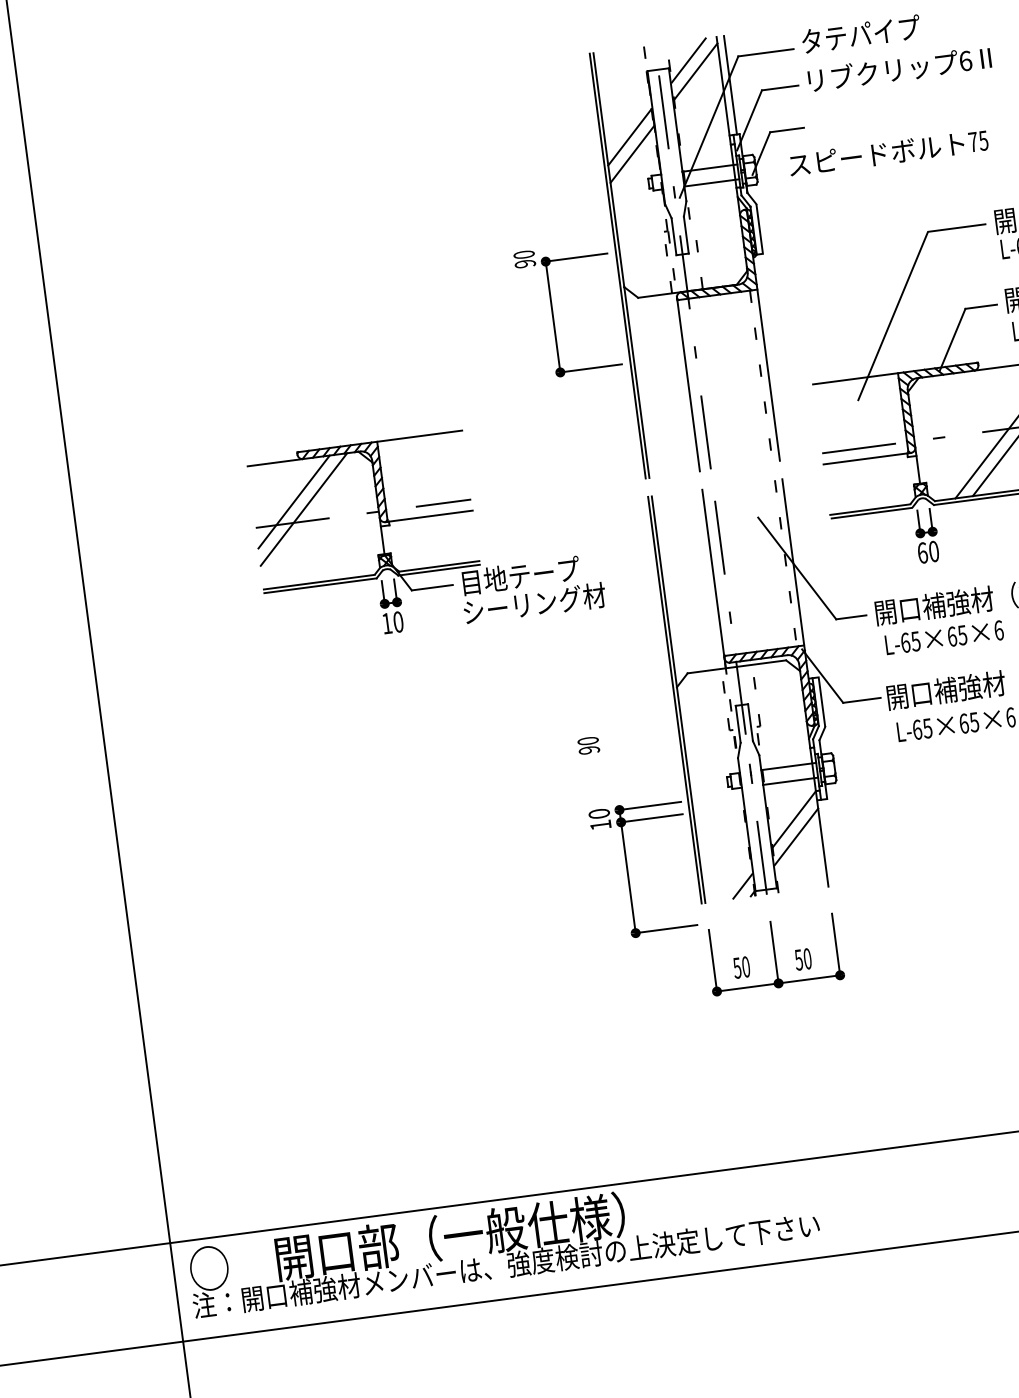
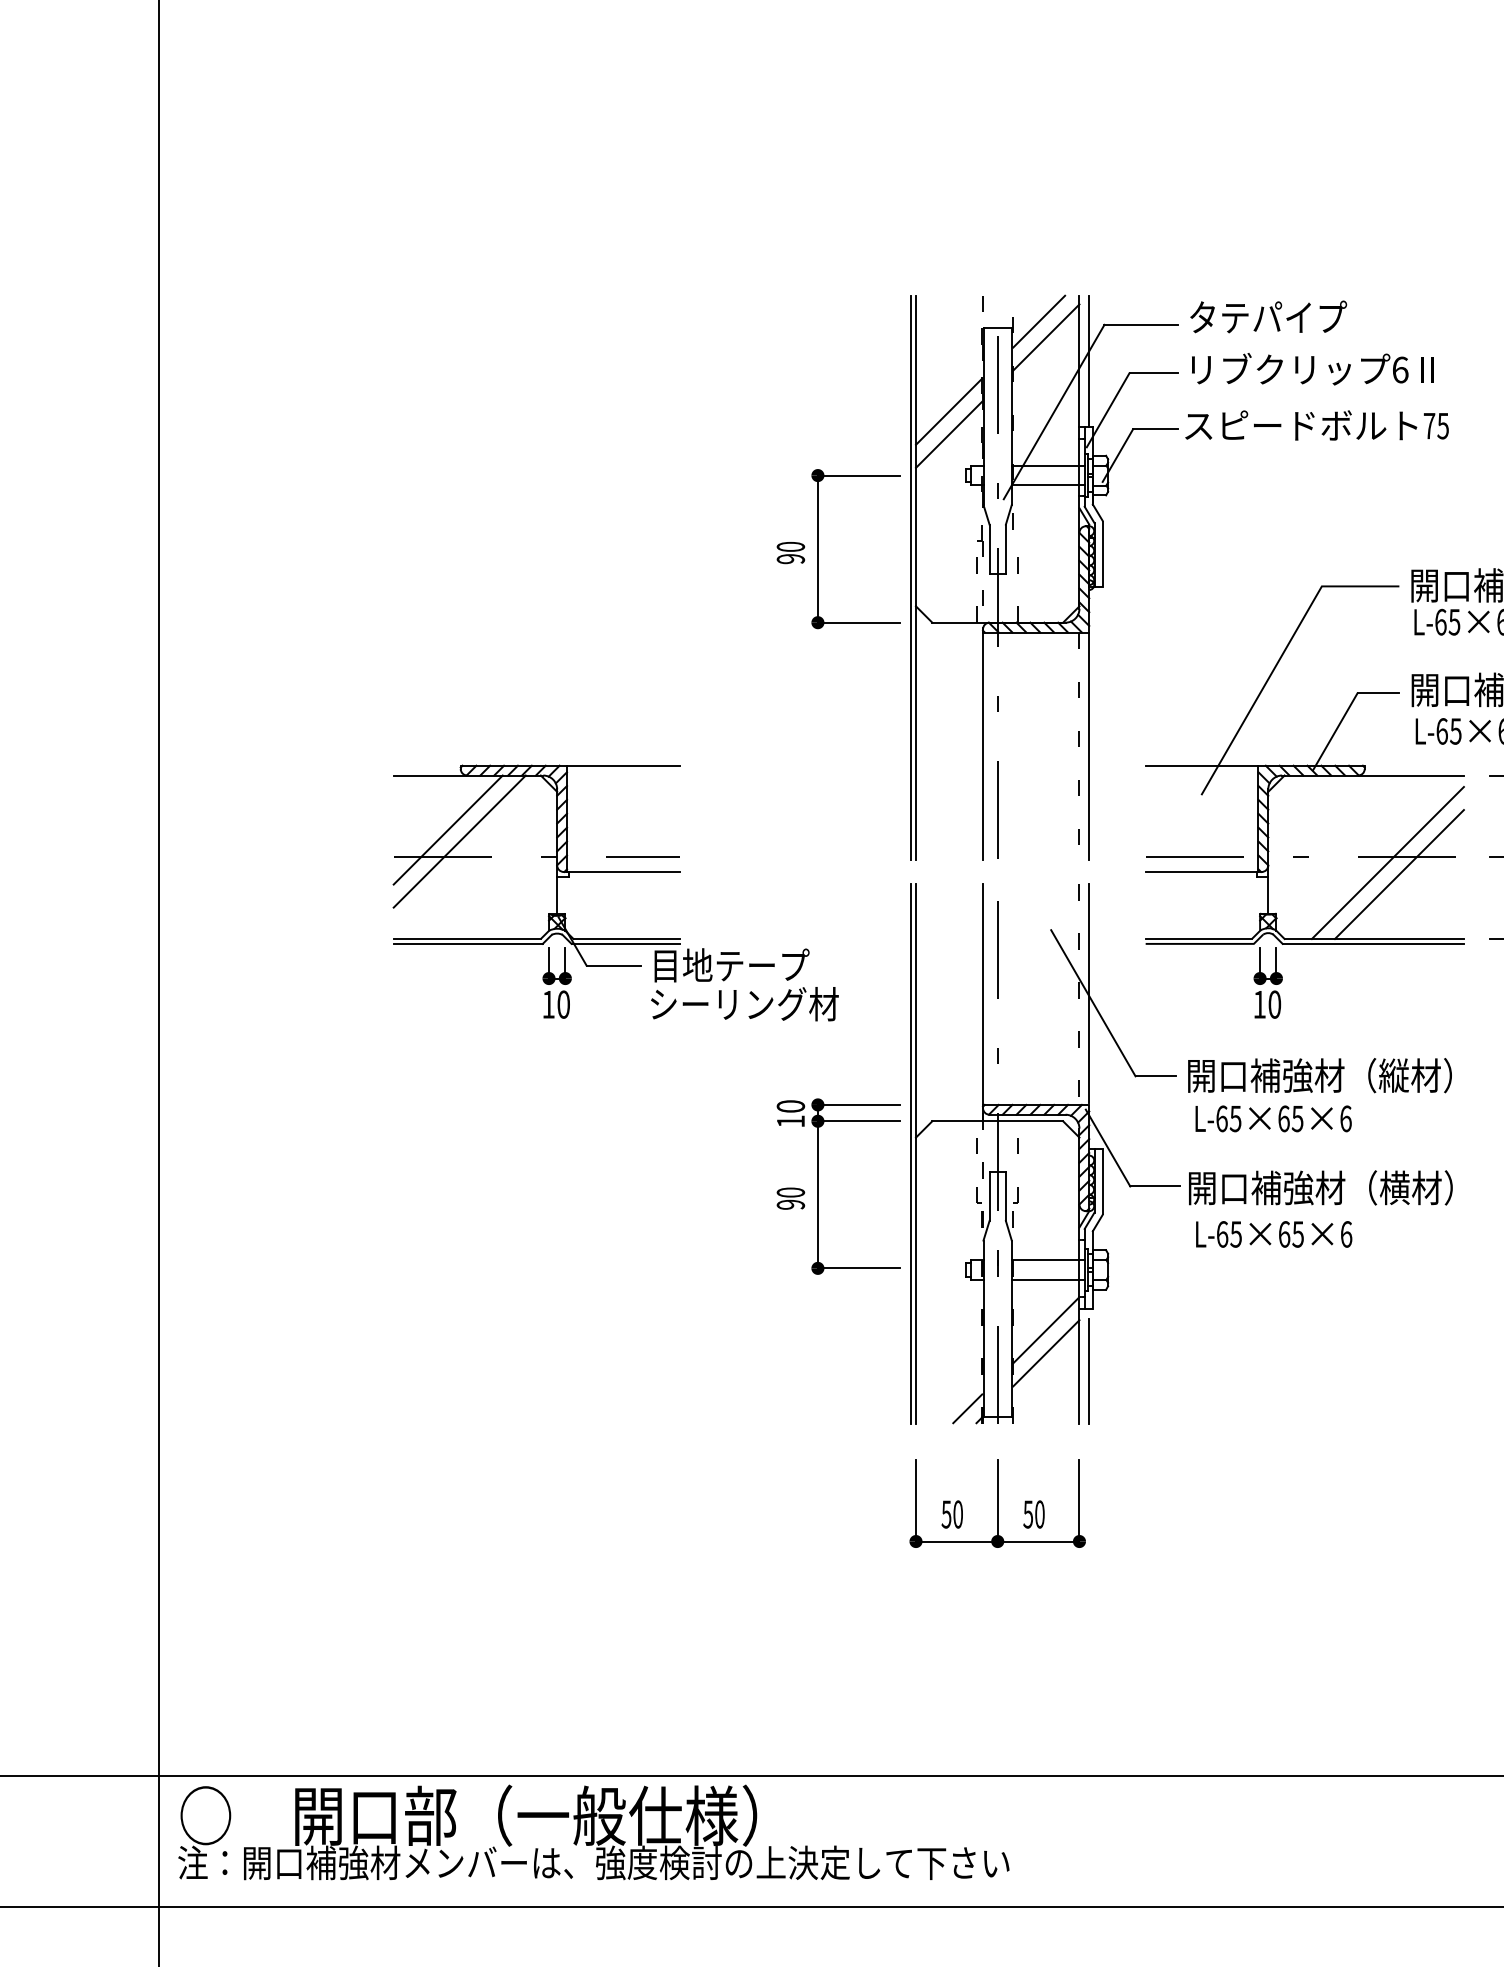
text: (888, 152) -> (1316, 425), moved
part: (553, 317) -> (818, 549), moved
text: (922, 552) -> (1259, 1004), 60 -> 10
line: (830, 846) -> (1089, 1371), added
part: (628, 871) -> (818, 1186), moved

